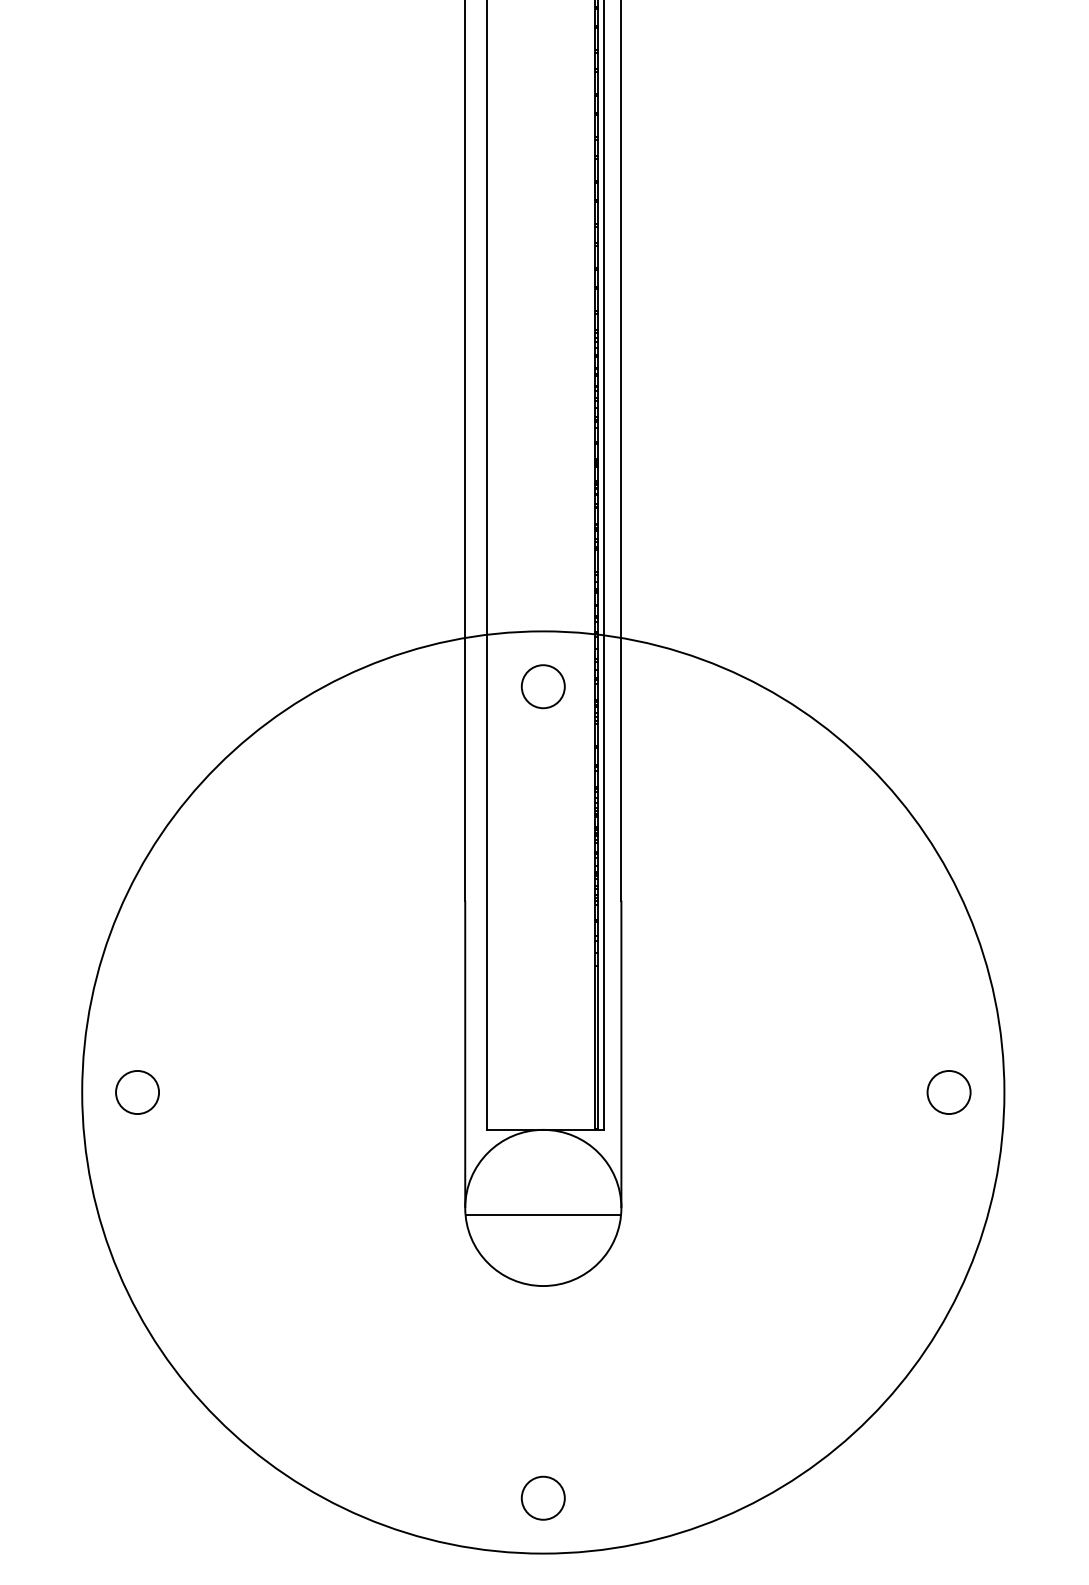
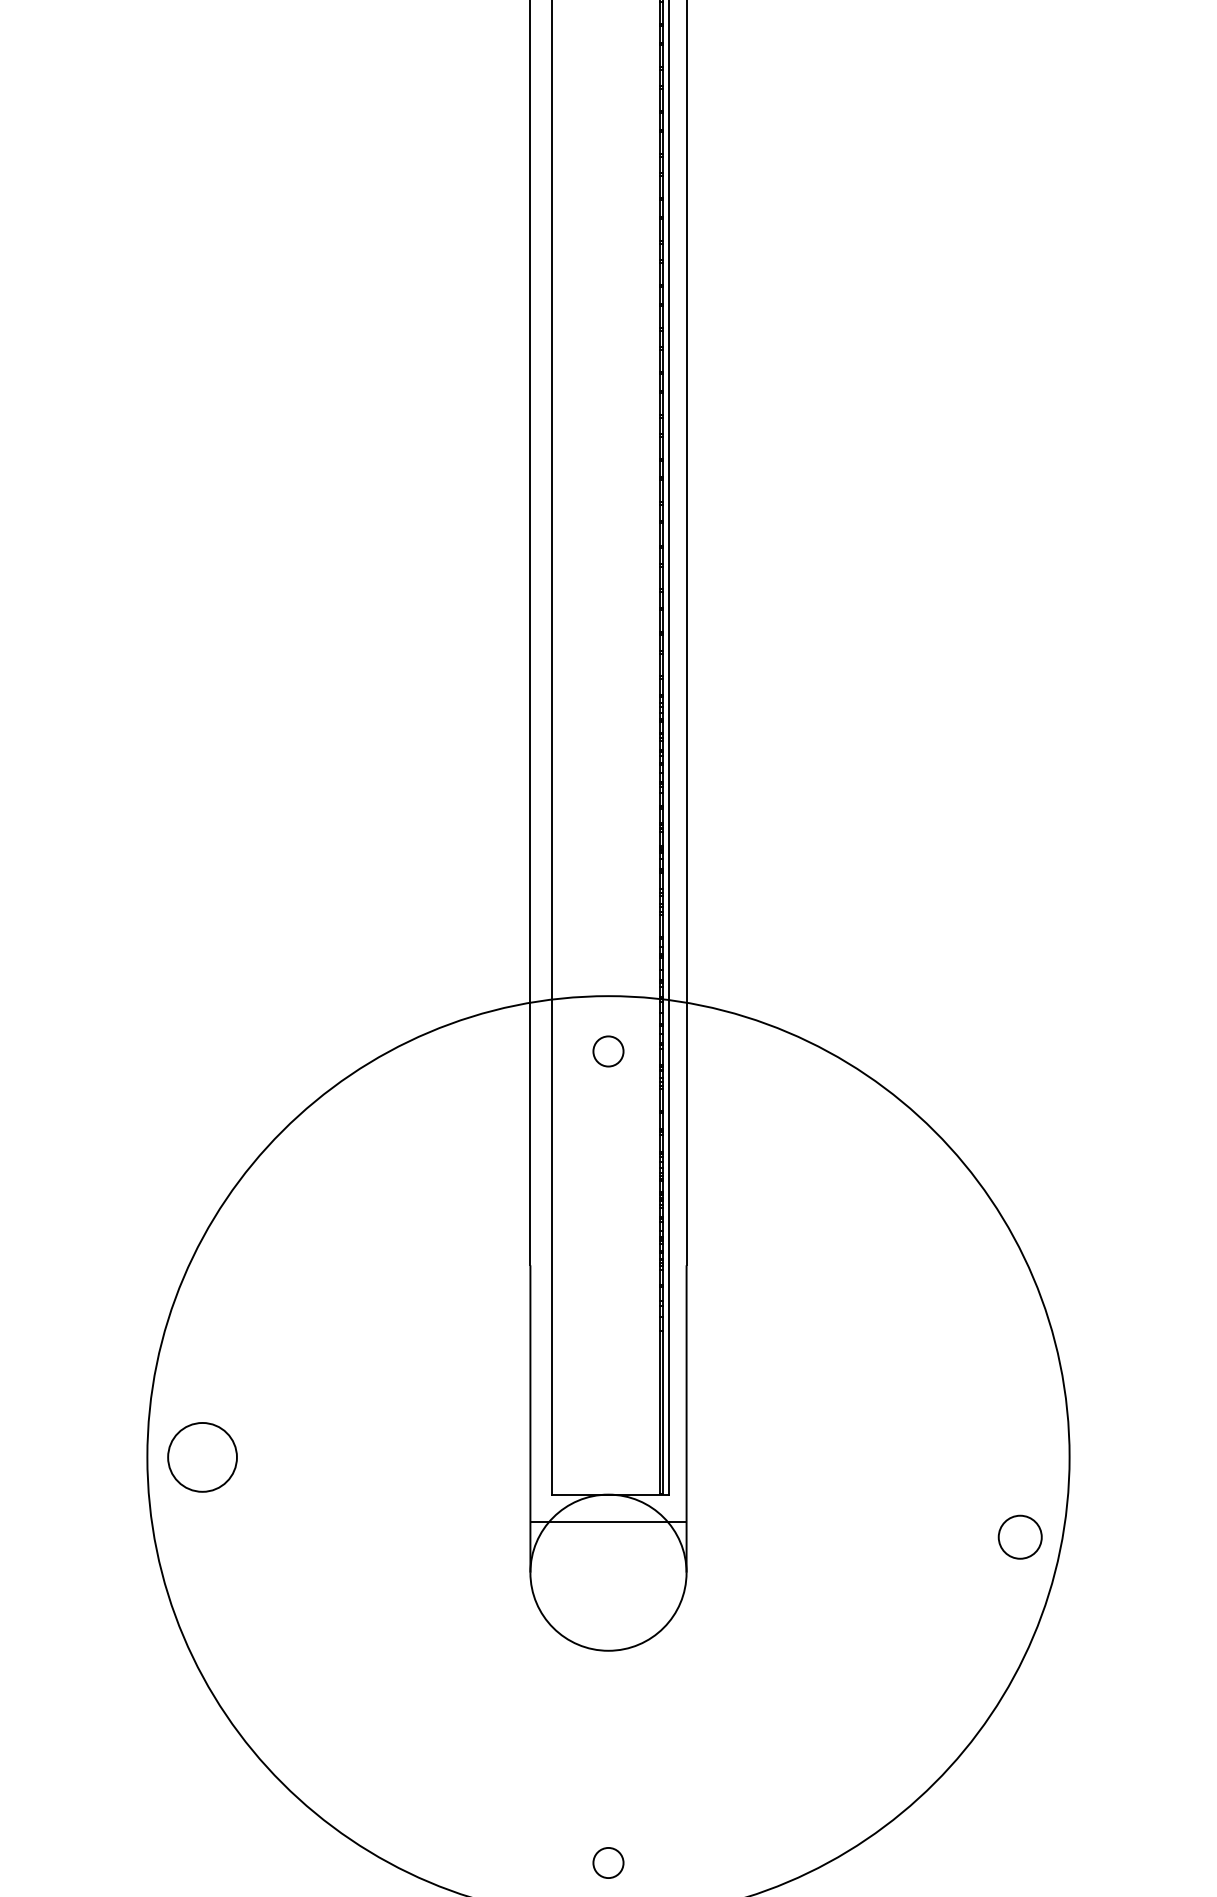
circle: (543, 686) -> (608, 1051), size x0.7
circle: (137, 1091) -> (202, 1456), size x1.6
circle: (948, 1091) -> (1019, 1536), moved
line: (543, 1214) -> (608, 1521), moved
circle: (543, 1497) -> (608, 1862), size x0.7

